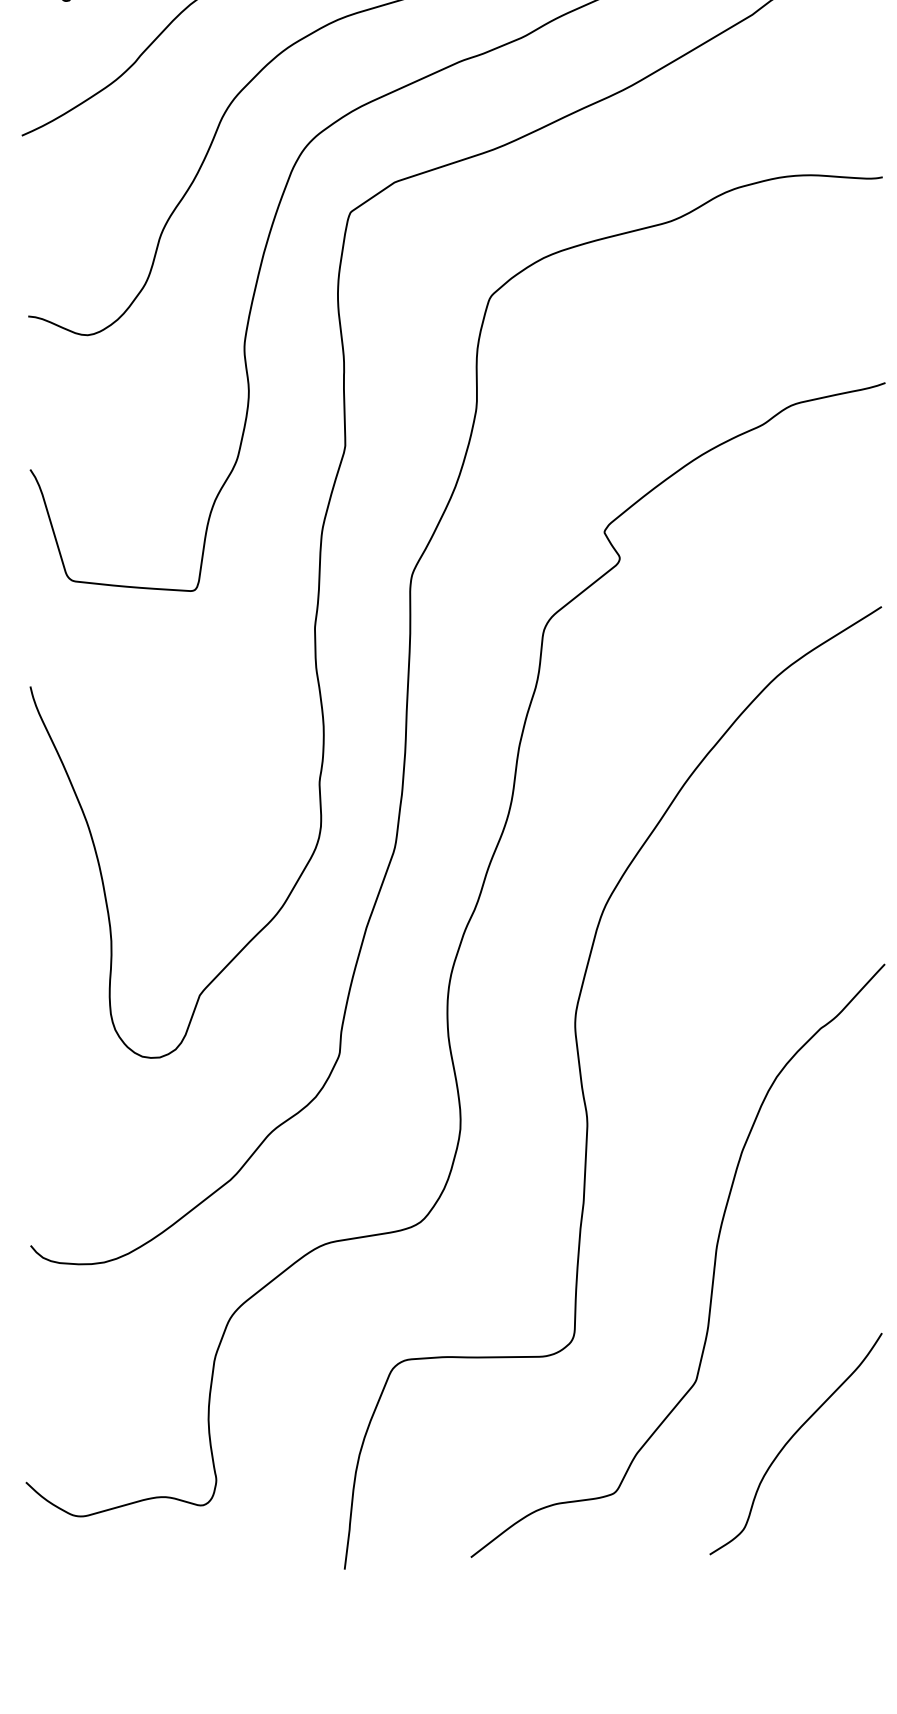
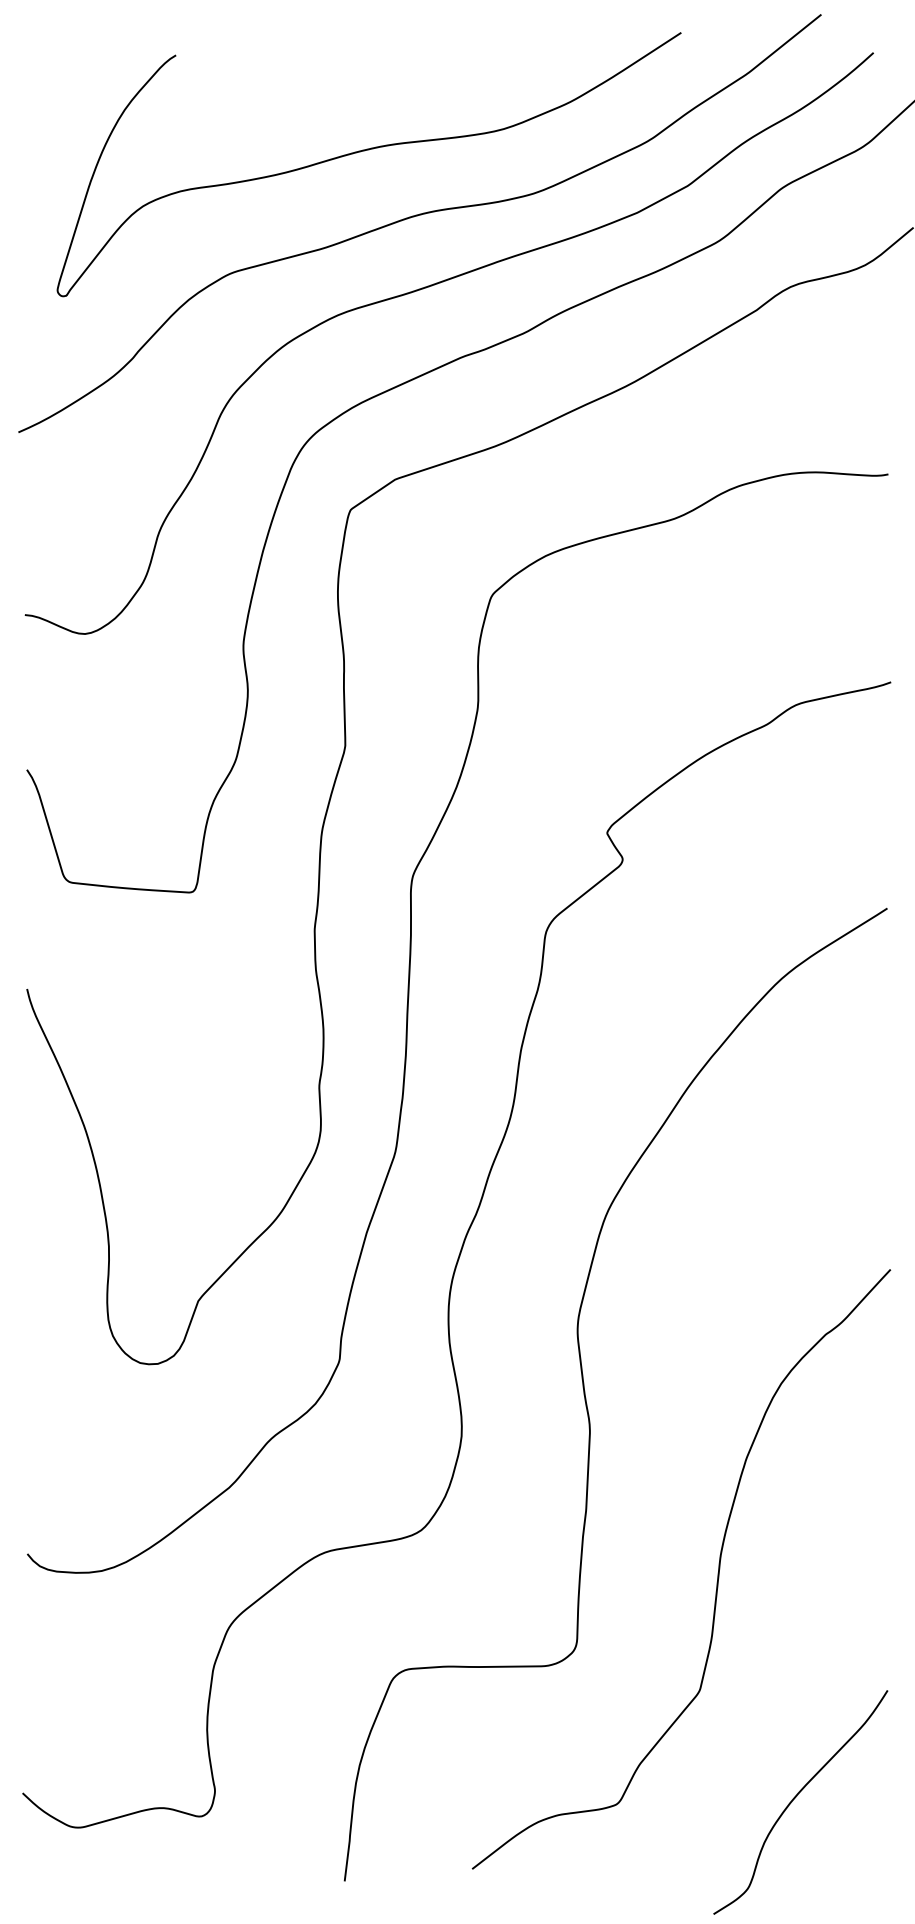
curve: (791, 1439) -> (796, 1797), moved

